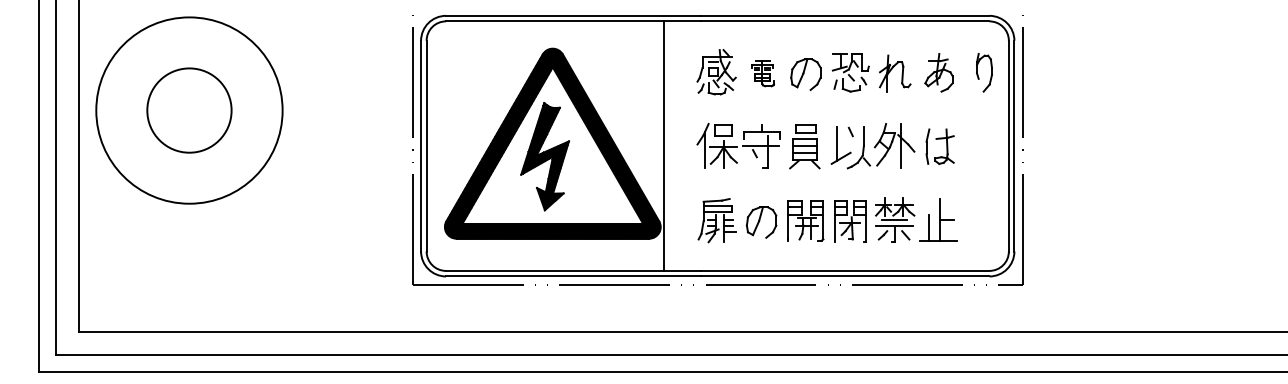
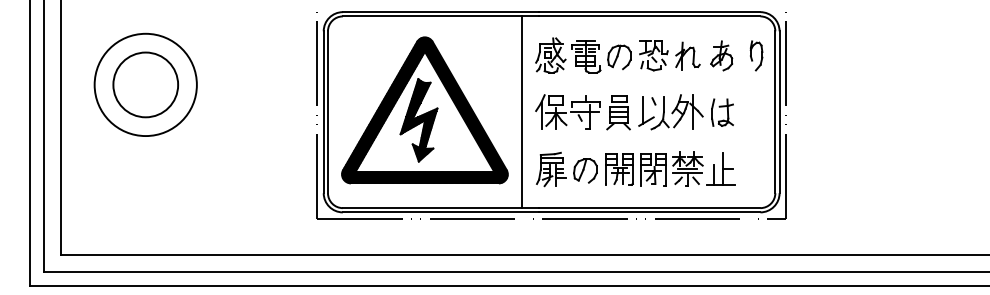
part: (762, 73) -> (586, 56), size x1.67
circle: (189, 110) -> (145, 84), size x0.71
line: (663, 145) -> (521, 111), moved

